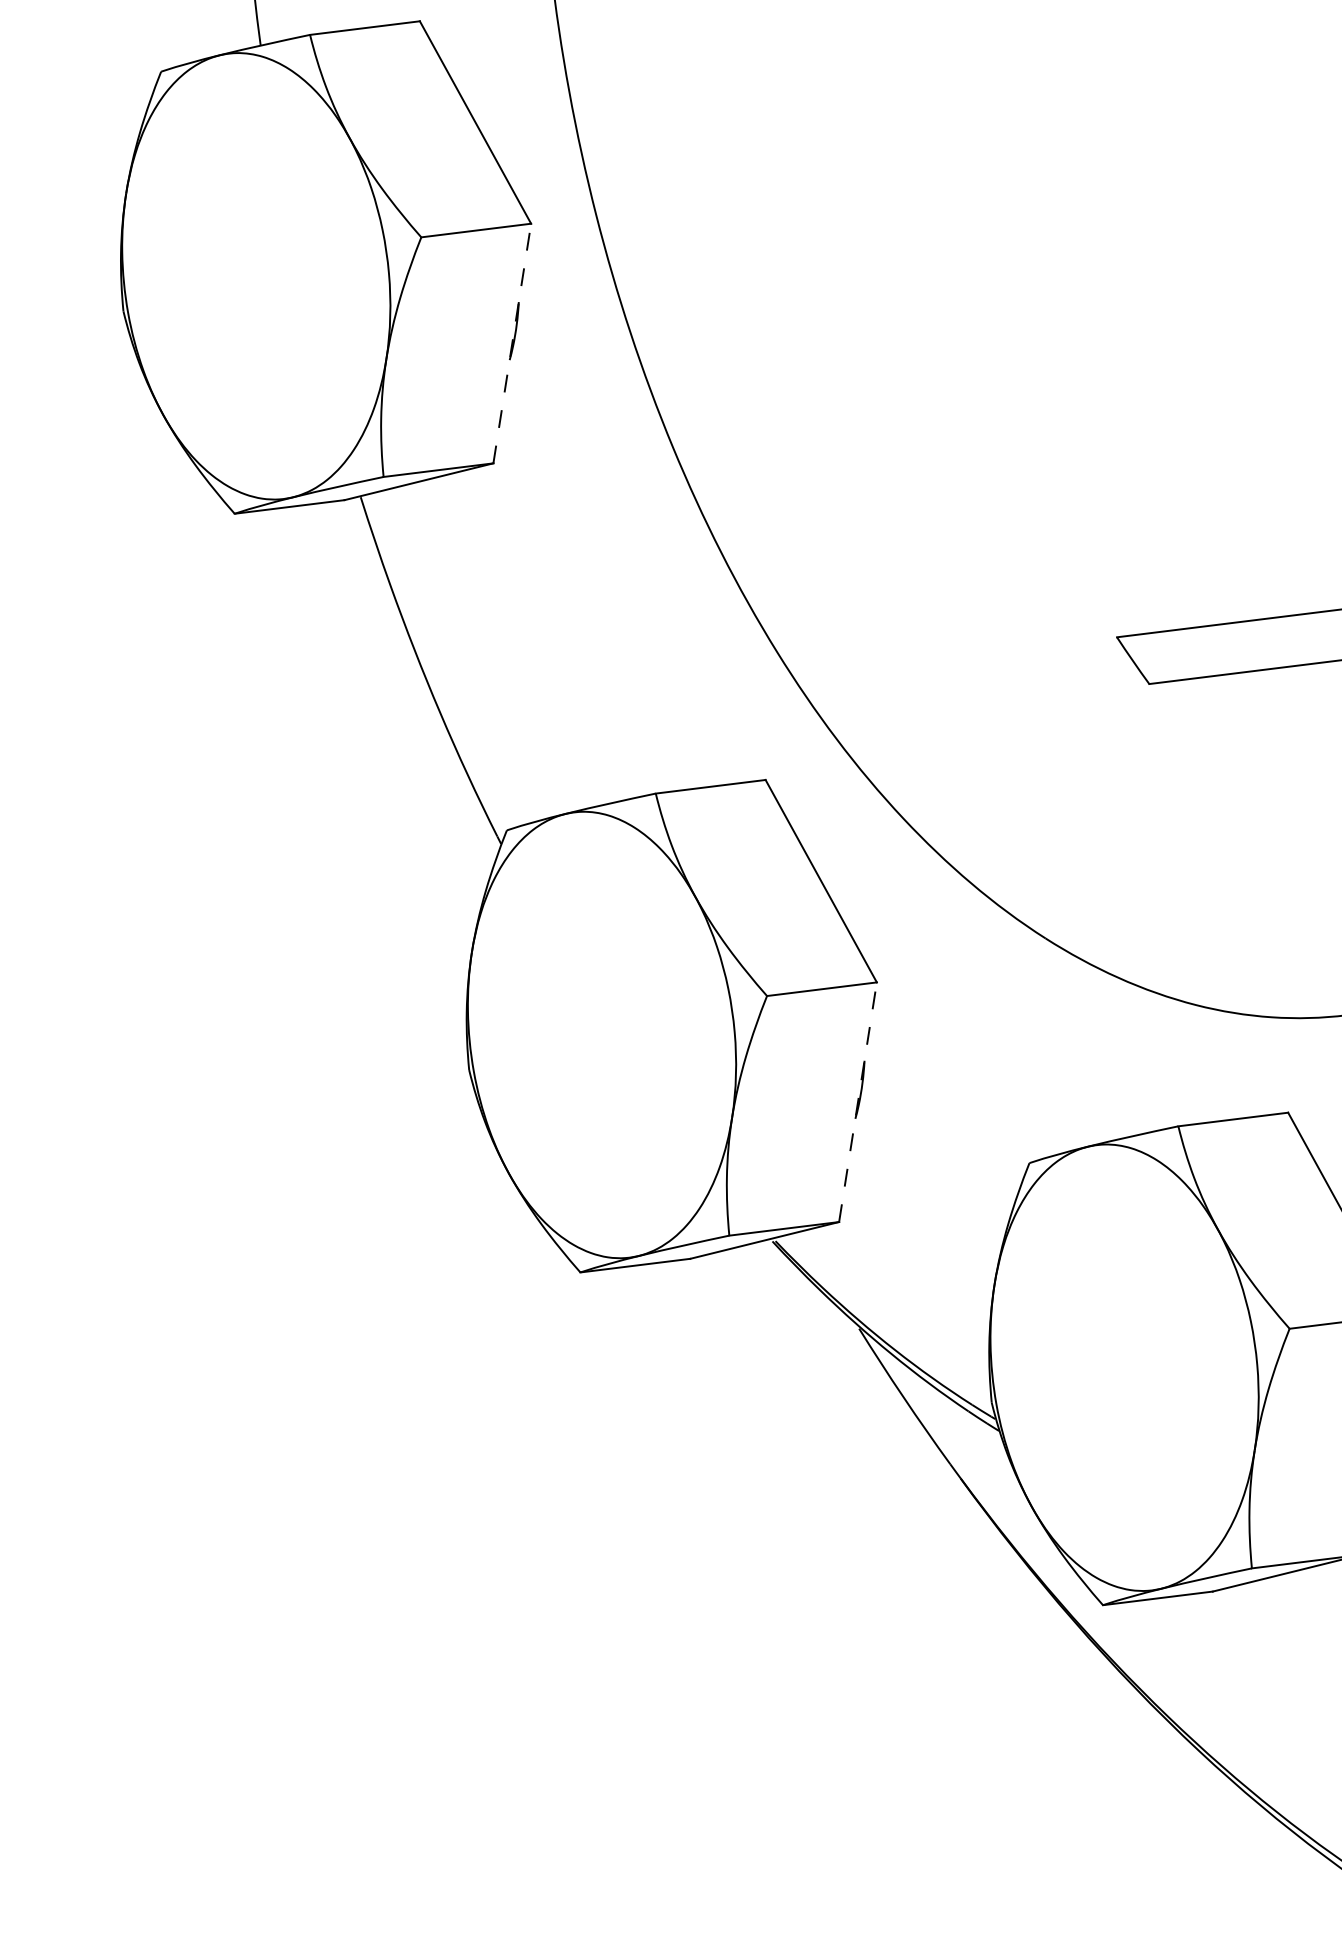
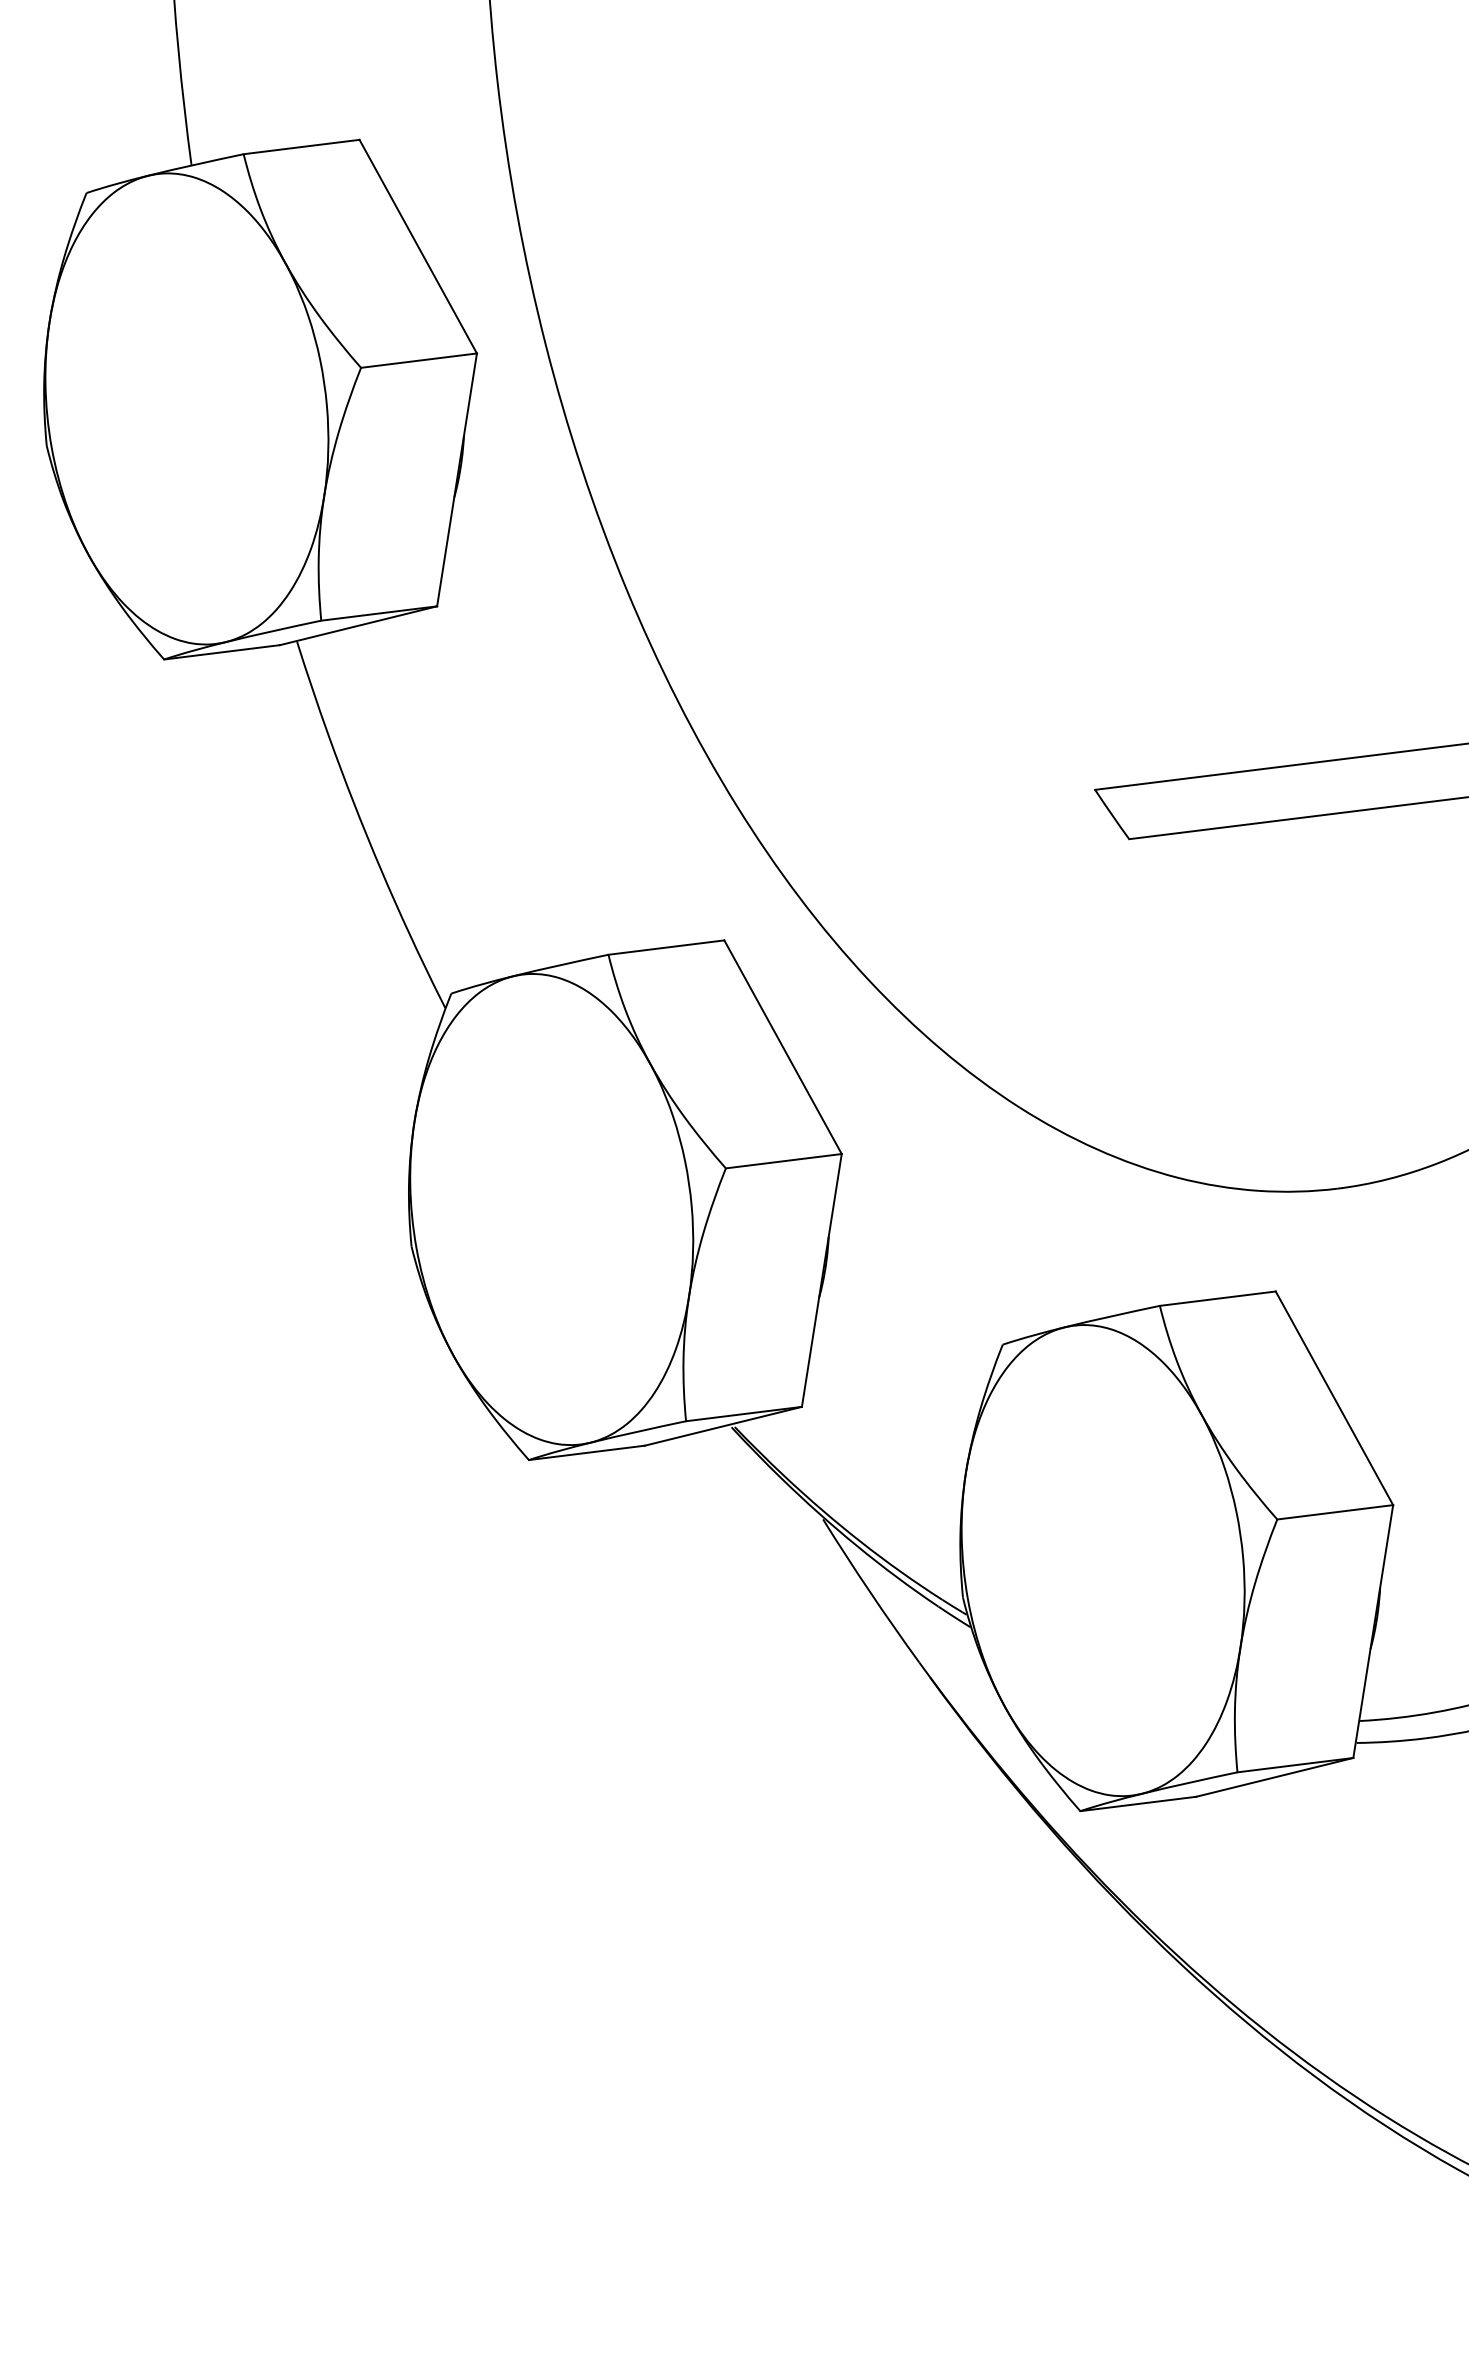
line: (512, 343) -> (457, 479), dashed -> solid
line: (857, 1102) -> (821, 1280), dashed -> solid

